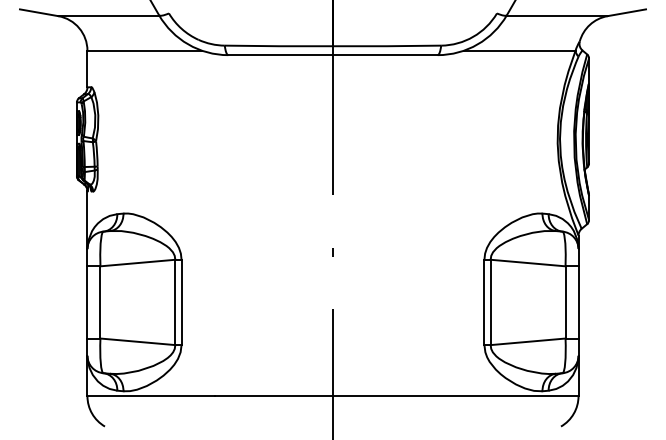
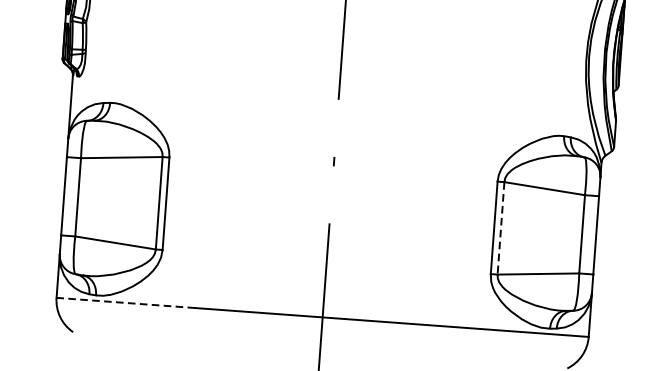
line: (490, 302) -> (500, 228), solid -> dashed
line: (151, 396) -> (125, 303), solid -> dashed

